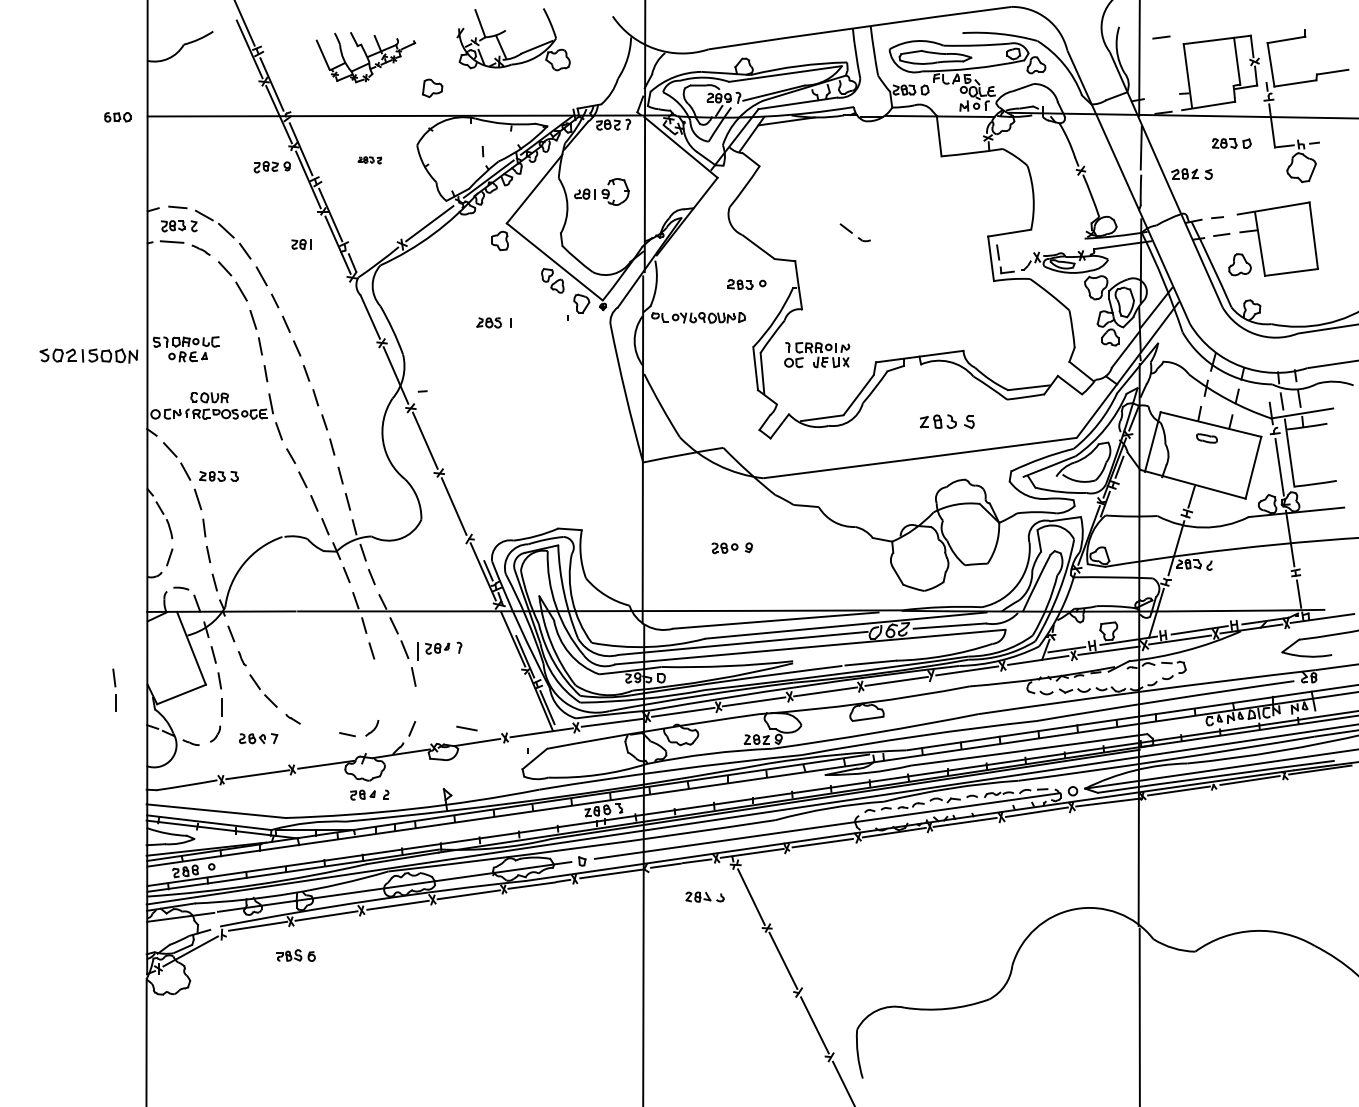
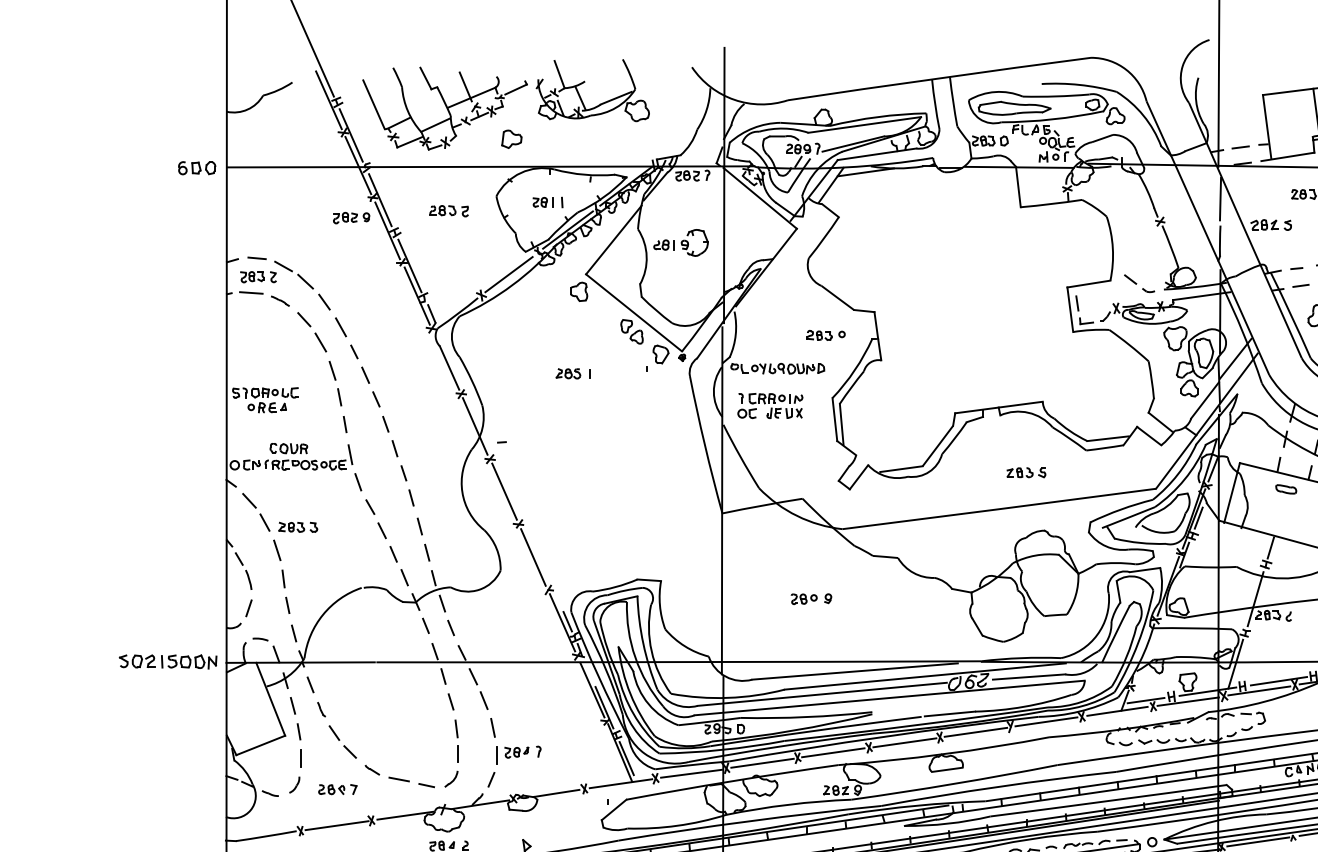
line: (1161, 37) -> (1240, 147), moved
part: (365, 57) -> (444, 108), size x1.67
part: (117, 117) -> (196, 168), size x1.43
part: (369, 160) -> (448, 211), size x1.67
part: (854, 232) -> (1138, 283), moved
part: (301, 244) -> (542, 202), moved
part: (88, 355) -> (167, 661), moved
part: (817, 355) -> (770, 406), moved
part: (946, 421) -> (1025, 472), size x0.71
part: (439, 650) -> (518, 754), moved
part: (114, 689) -> (456, 740), moved
line: (466, 728) -> (398, 779), moved

